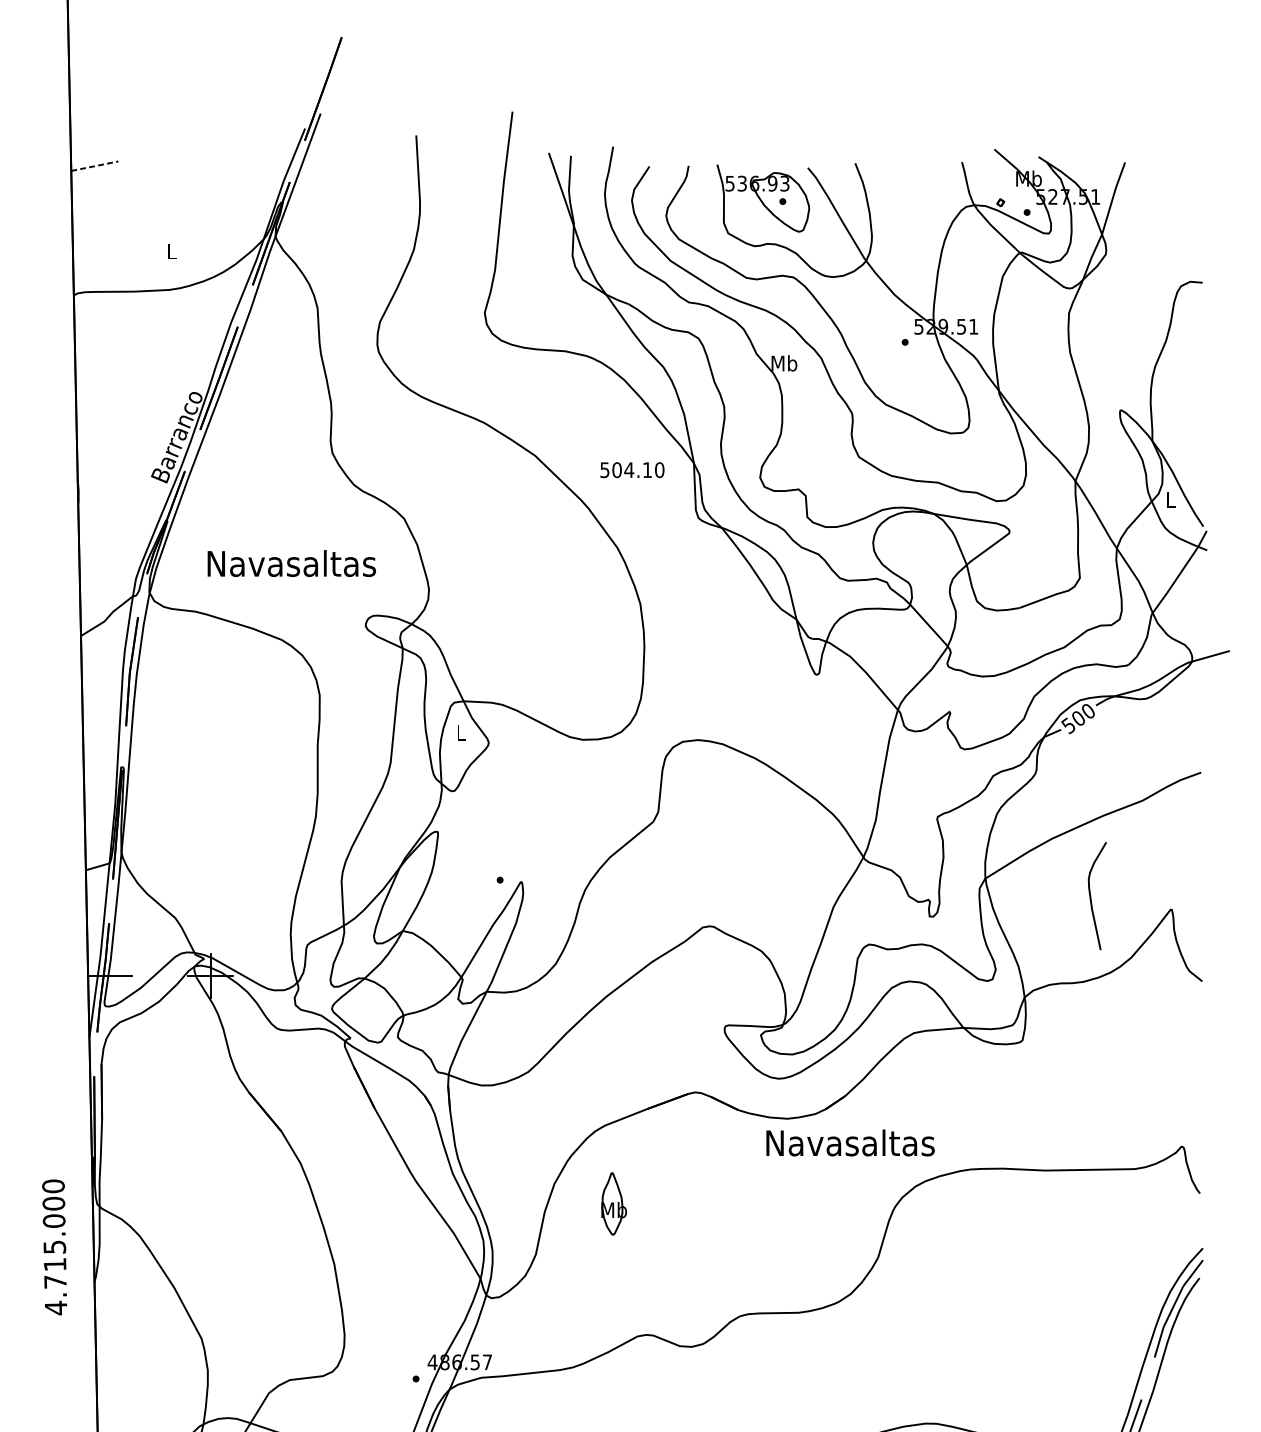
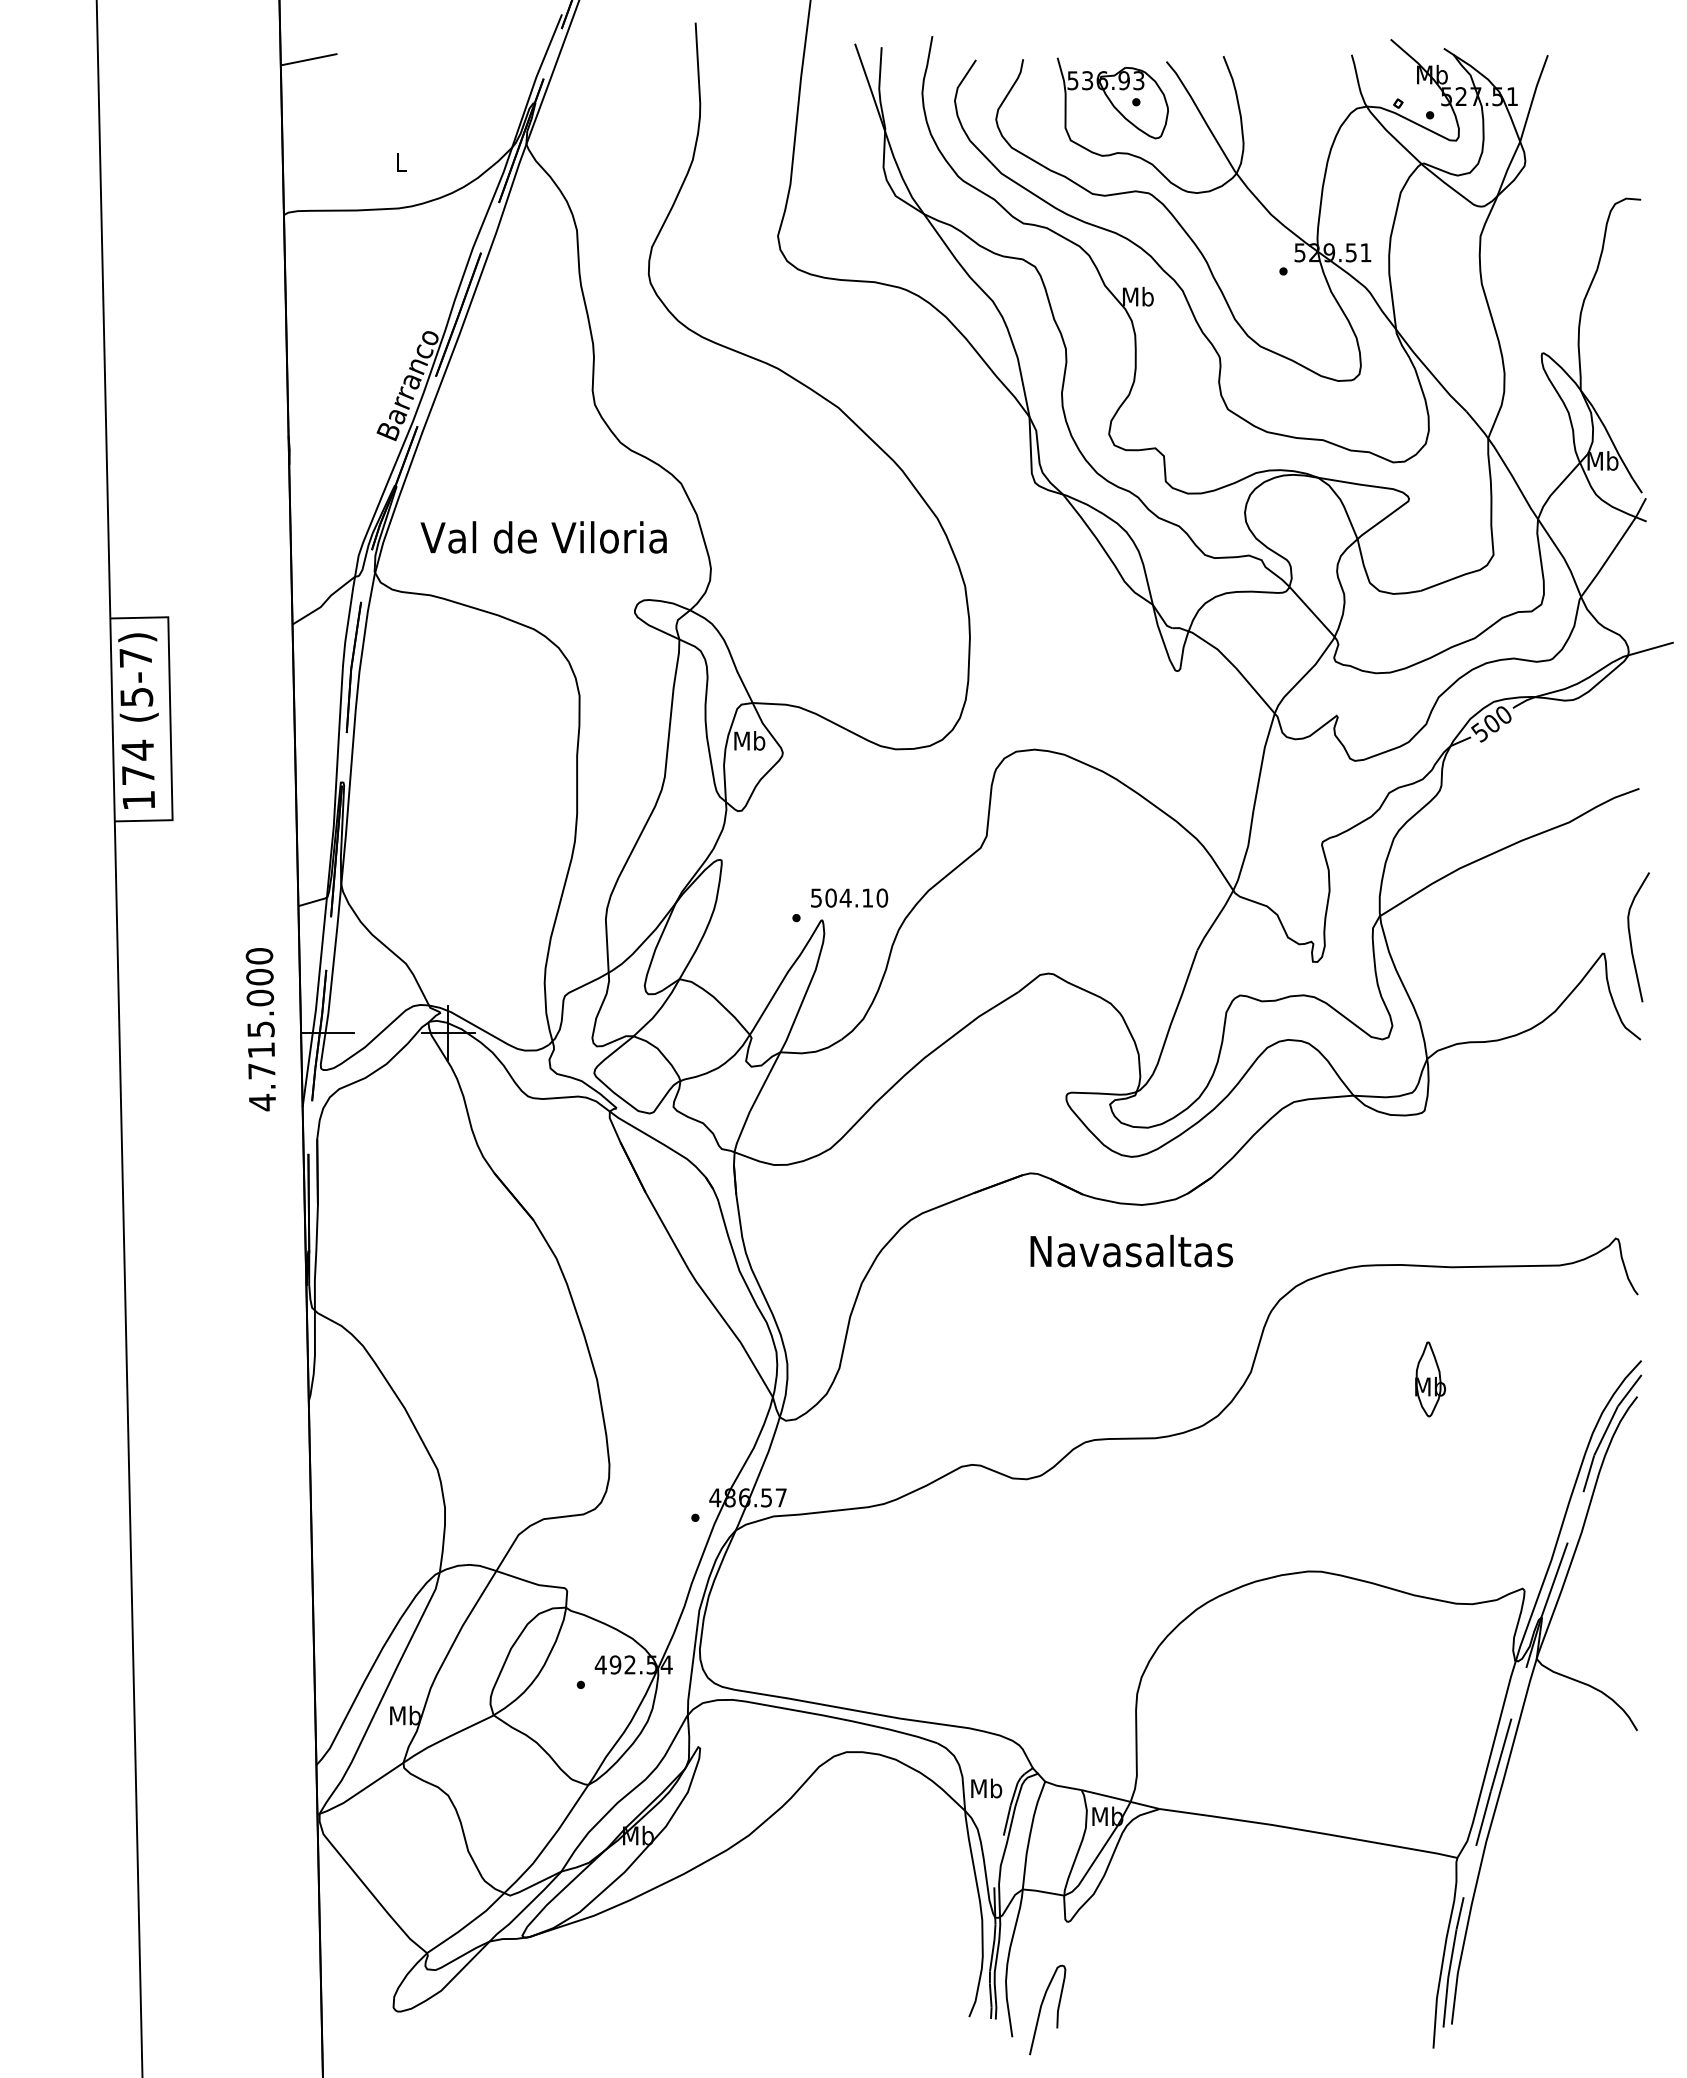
line: (95, 166) -> (309, 59), dashed -> solid
text: (632, 469) -> (849, 897), moved
text: (1170, 499) -> (1602, 460), L -> Mb
text: (289, 563) -> (543, 537), Navasaltas -> Val de Viloria
text: (461, 732) -> (749, 740), L -> Mb
curve: (1091, 897) -> (1631, 938), moved
text: (850, 1142) -> (1131, 1250), moved
part: (614, 1204) -> (1430, 1379), moved
text: (54, 1247) -> (260, 1029), moved

